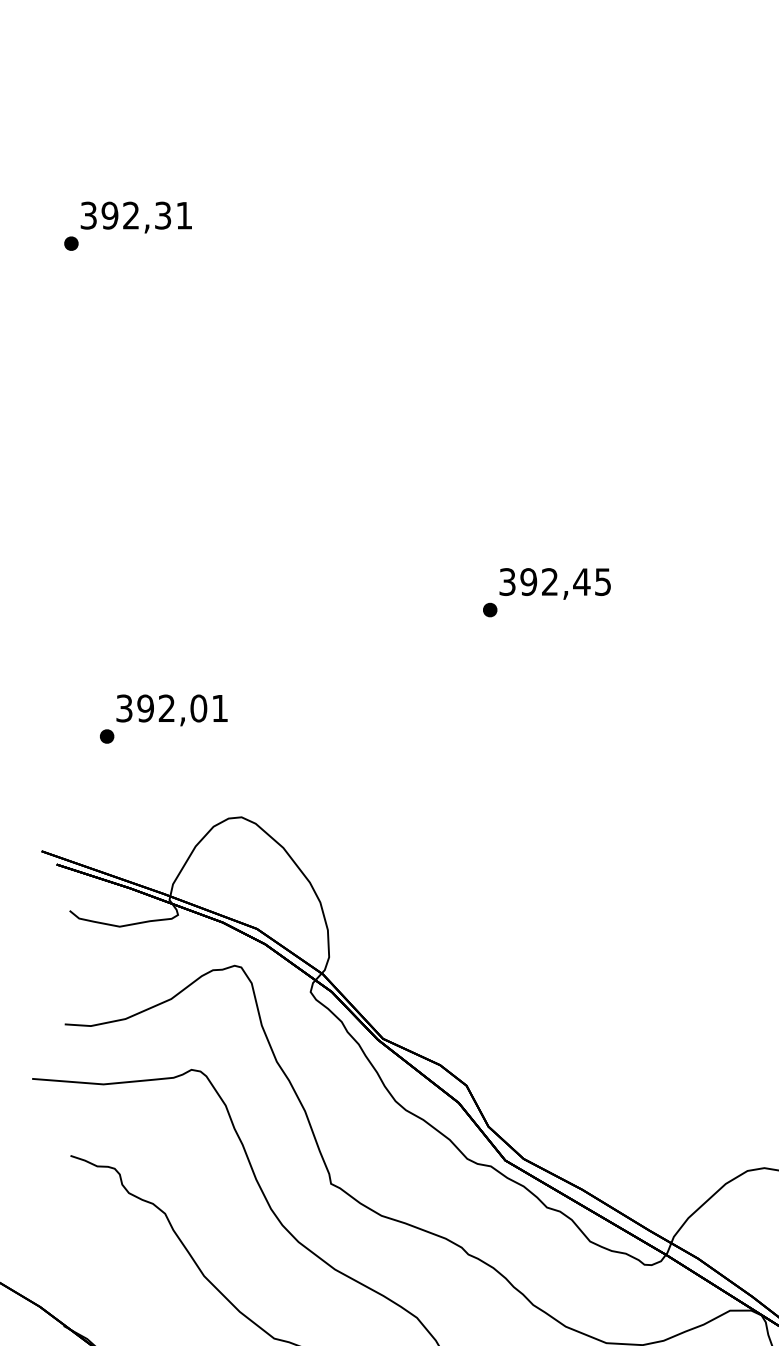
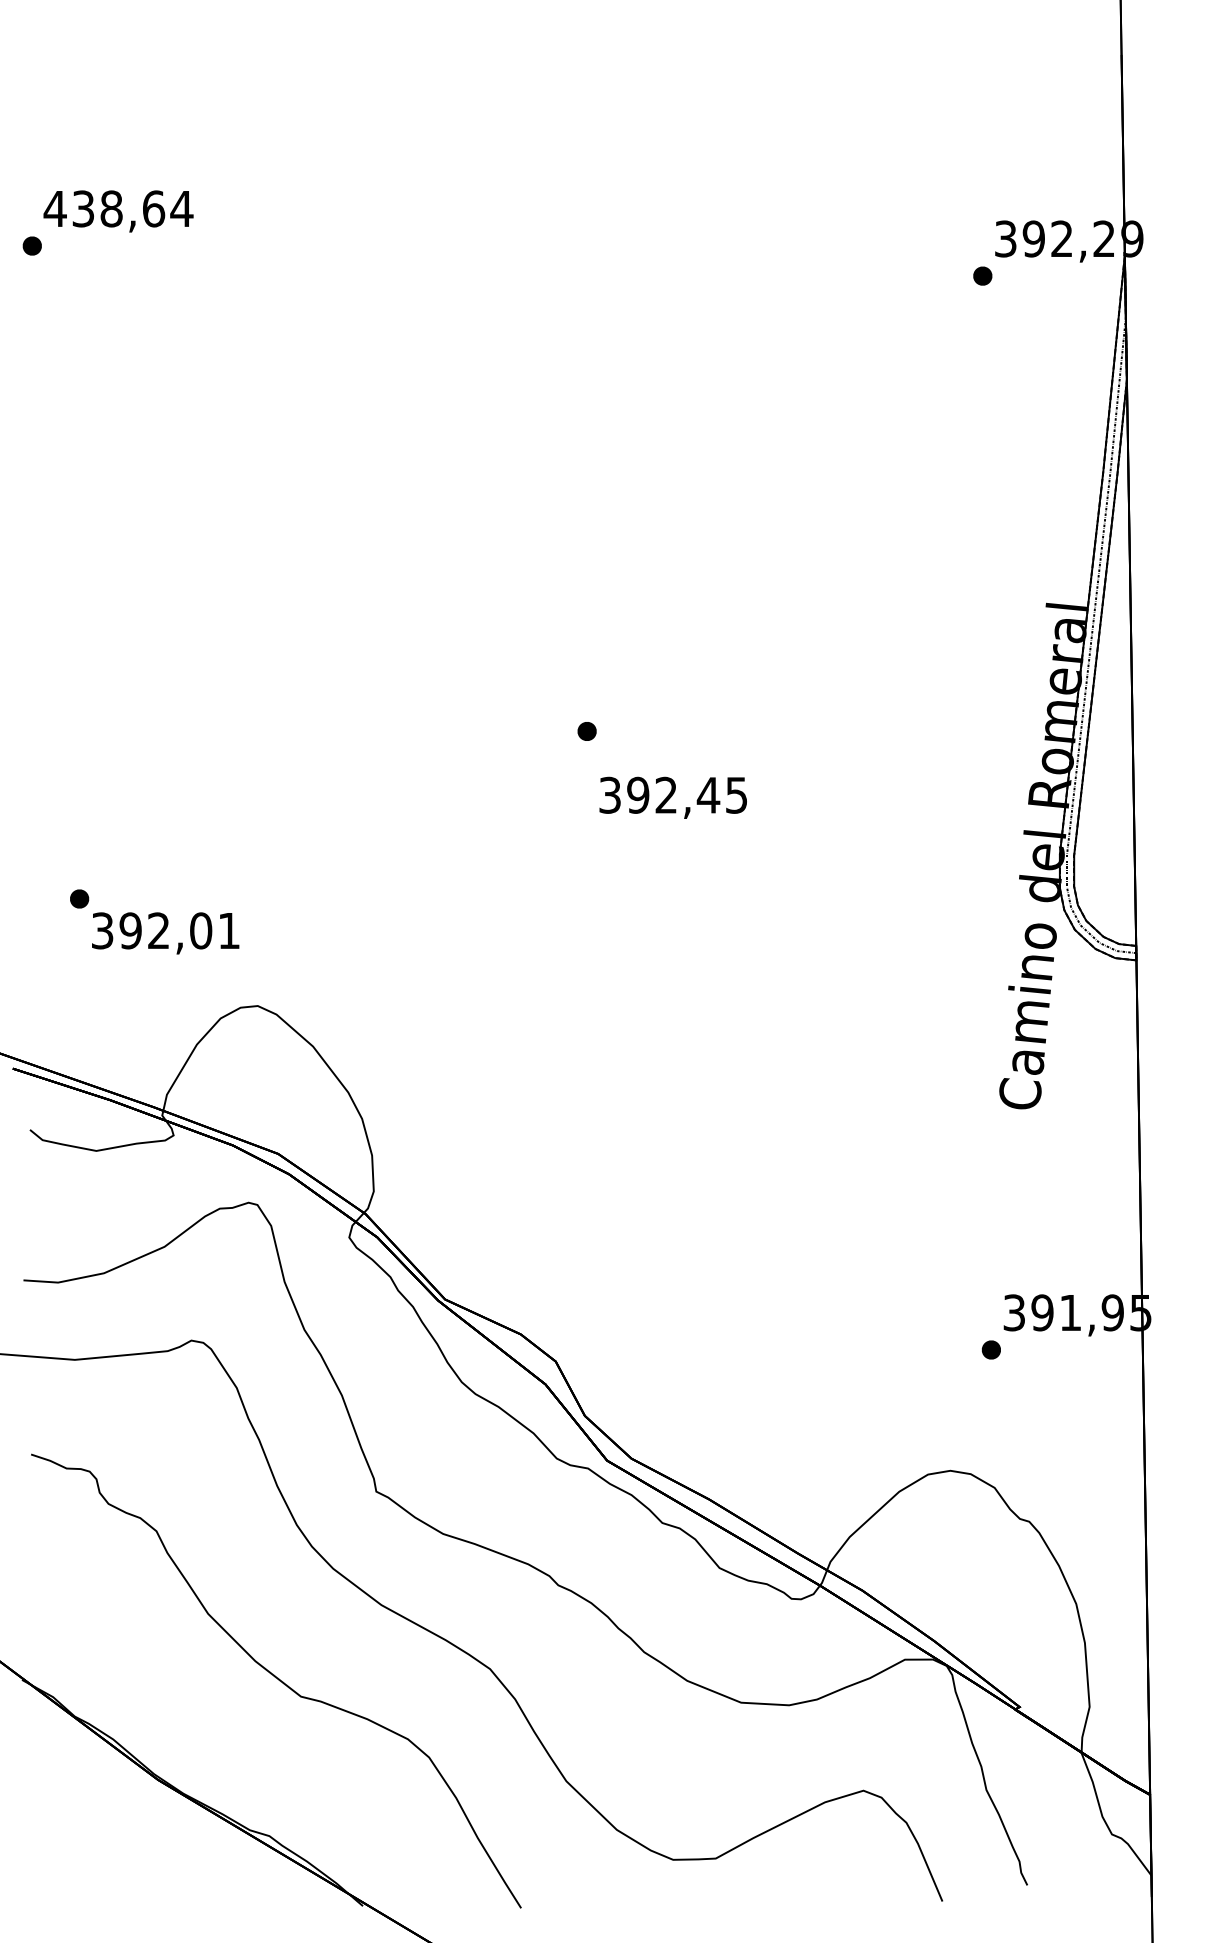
text: (136, 215) -> (118, 208), 392,31 -> 438,64
text: (554, 583) -> (672, 797), moved
text: (171, 710) -> (165, 933), moved

